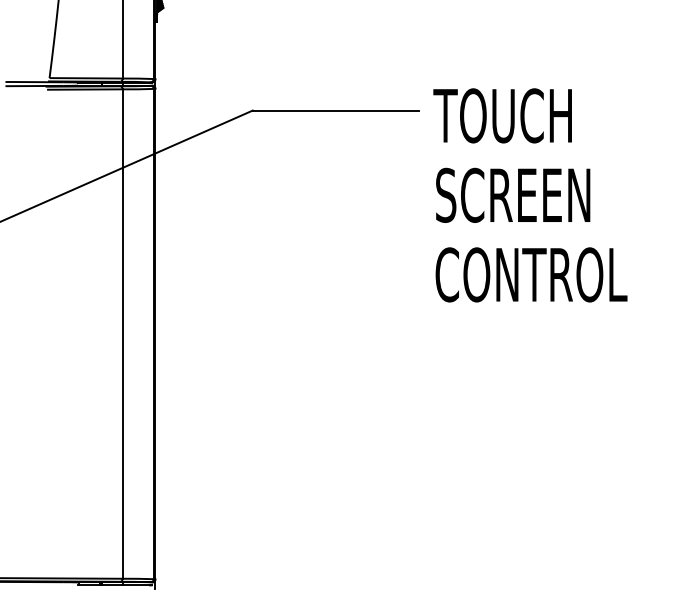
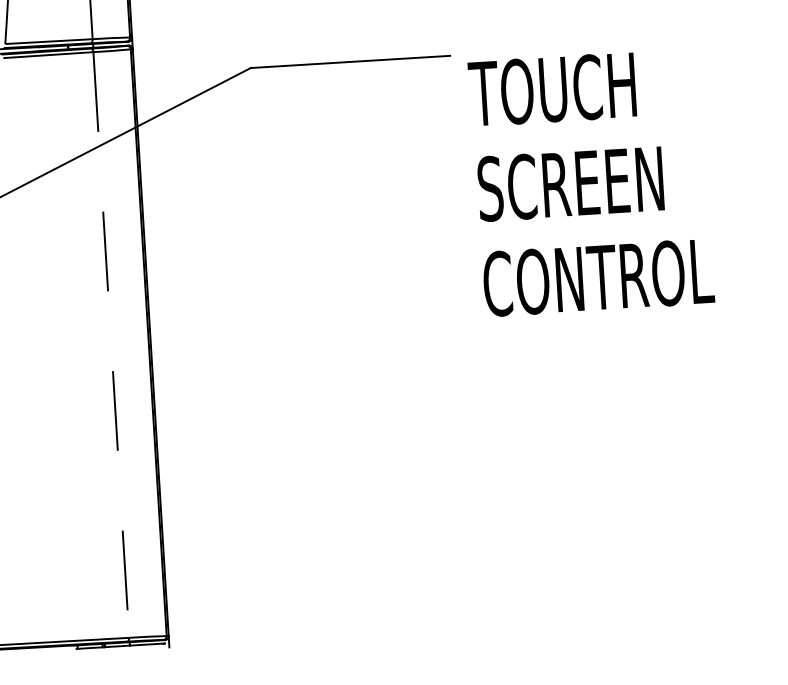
text: (530, 195) -> (591, 182), moved
line: (122, 334) -> (111, 345), solid -> dashed

